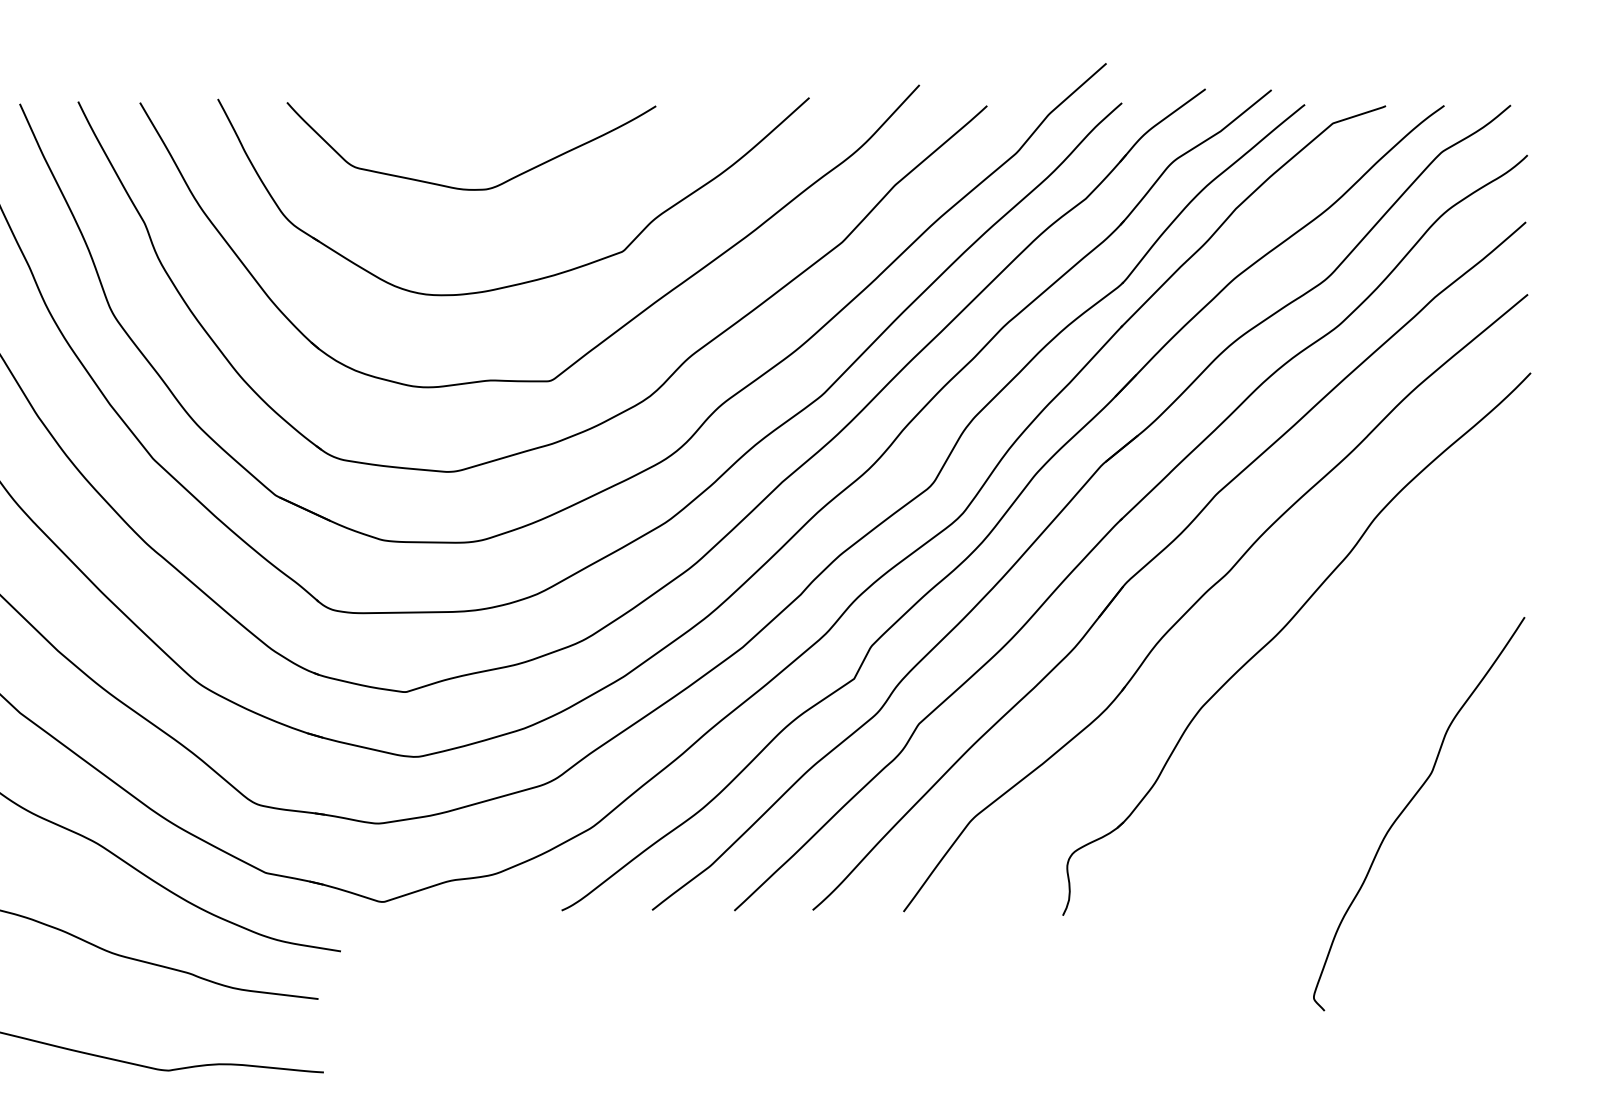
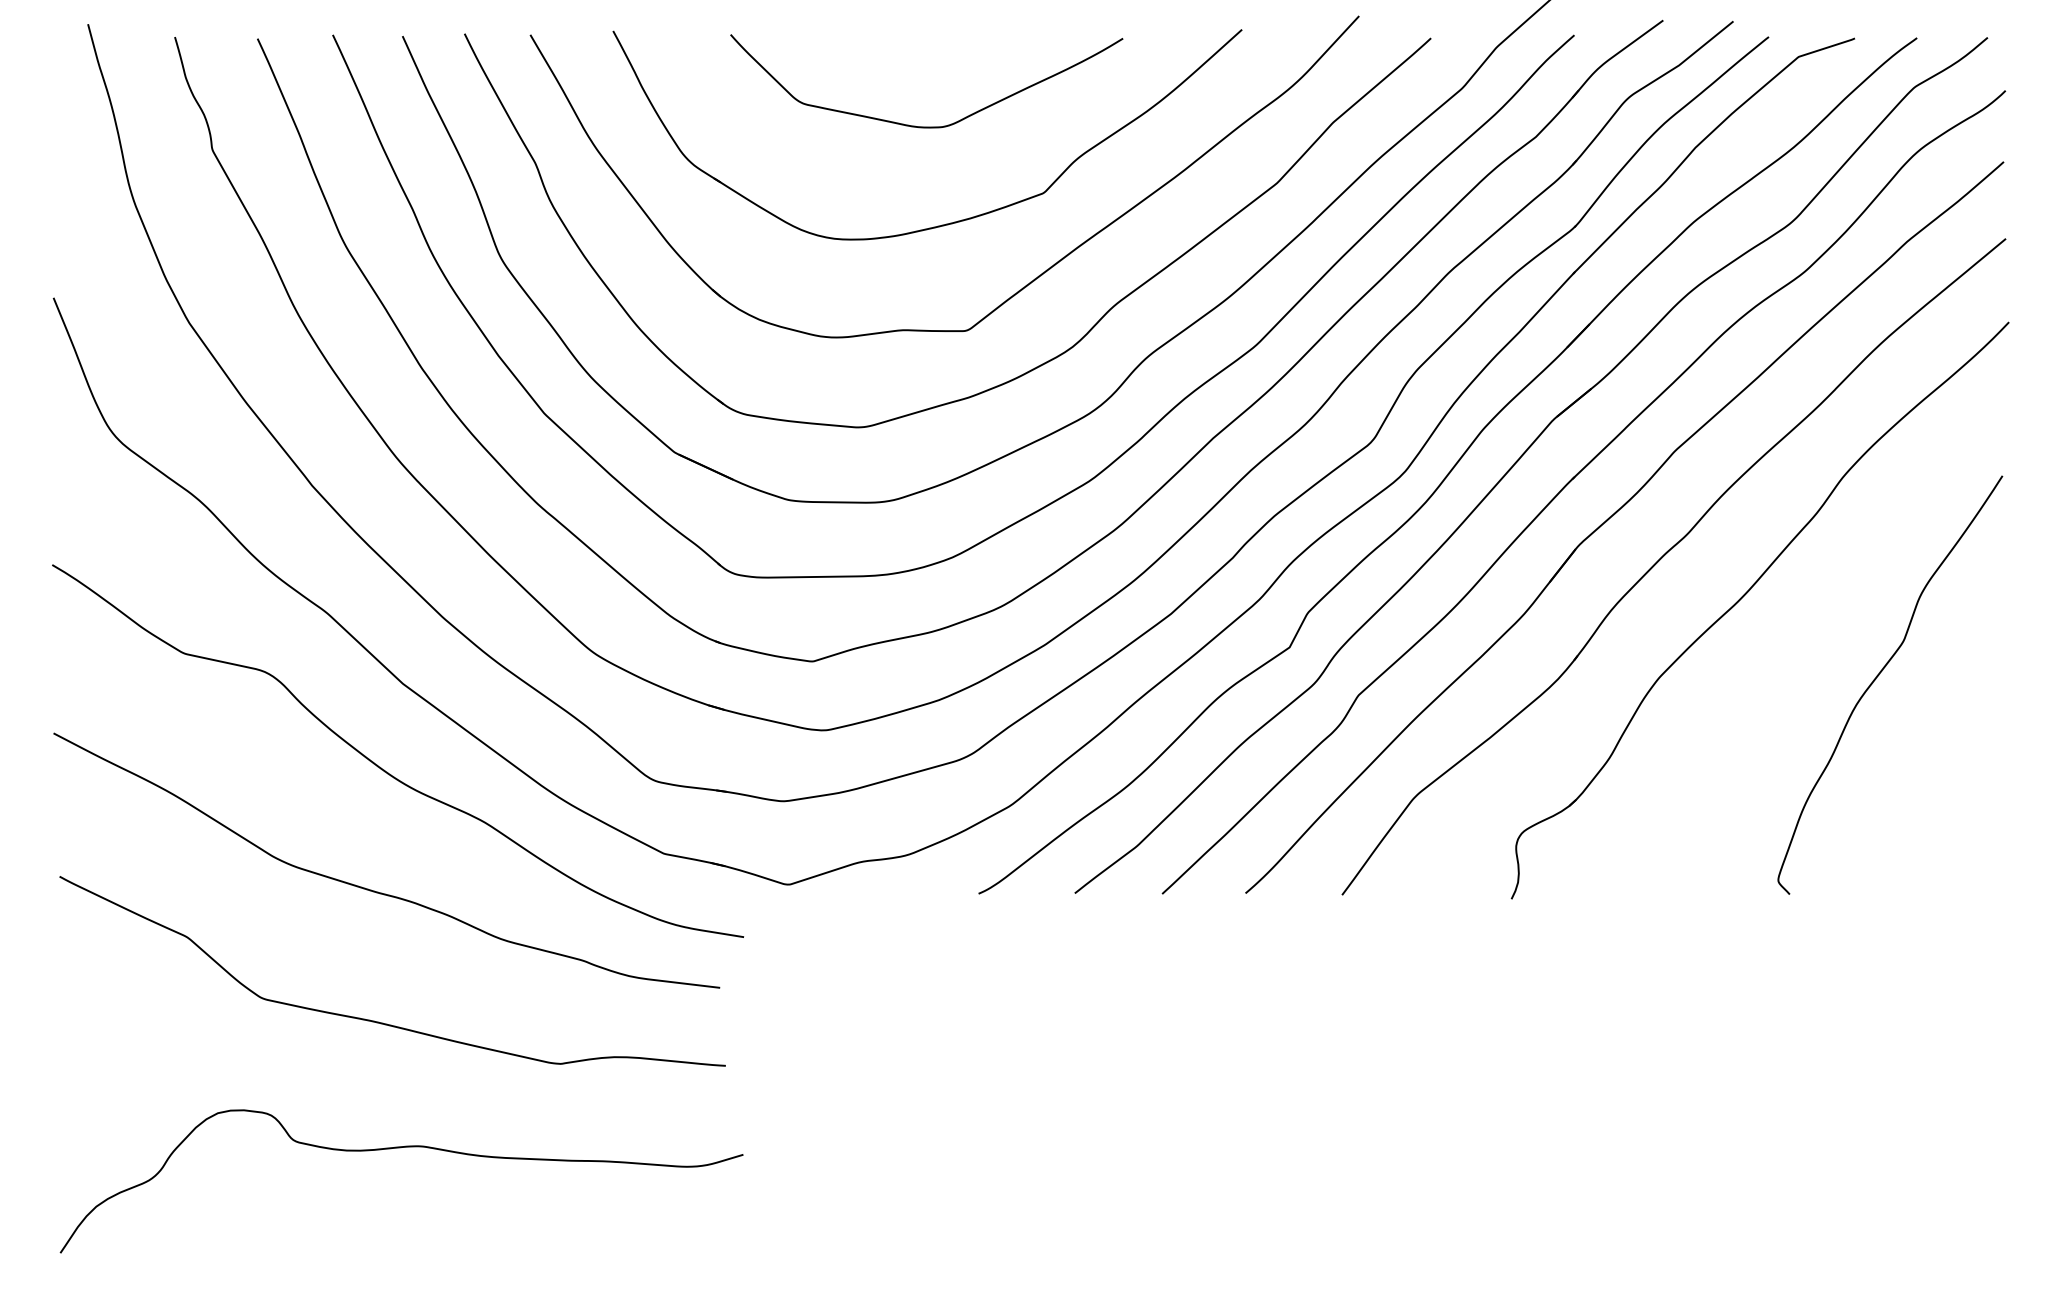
curve: (471, 188) -> (926, 126), moved
curve: (1409, 804) -> (1879, 675), moved

